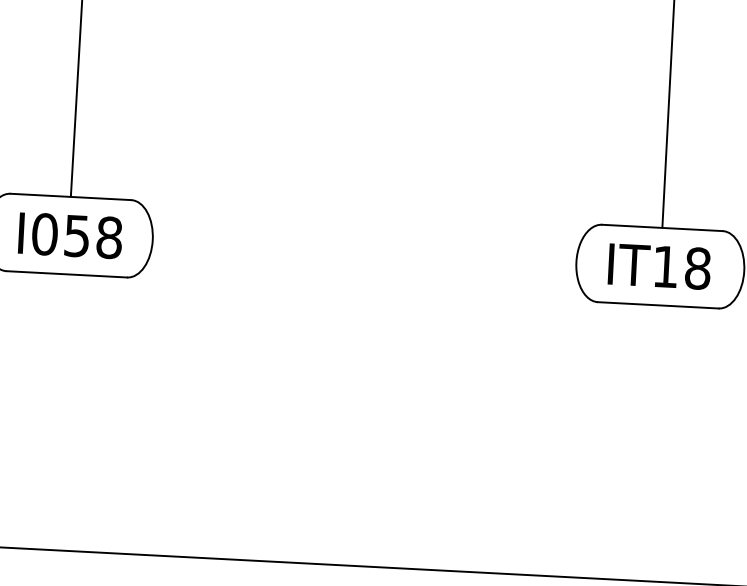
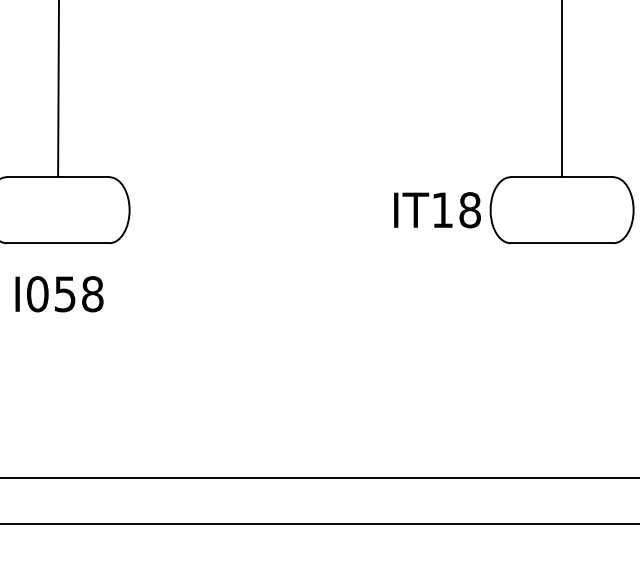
text: (70, 236) -> (59, 294), moved
text: (659, 266) -> (437, 210), moved

